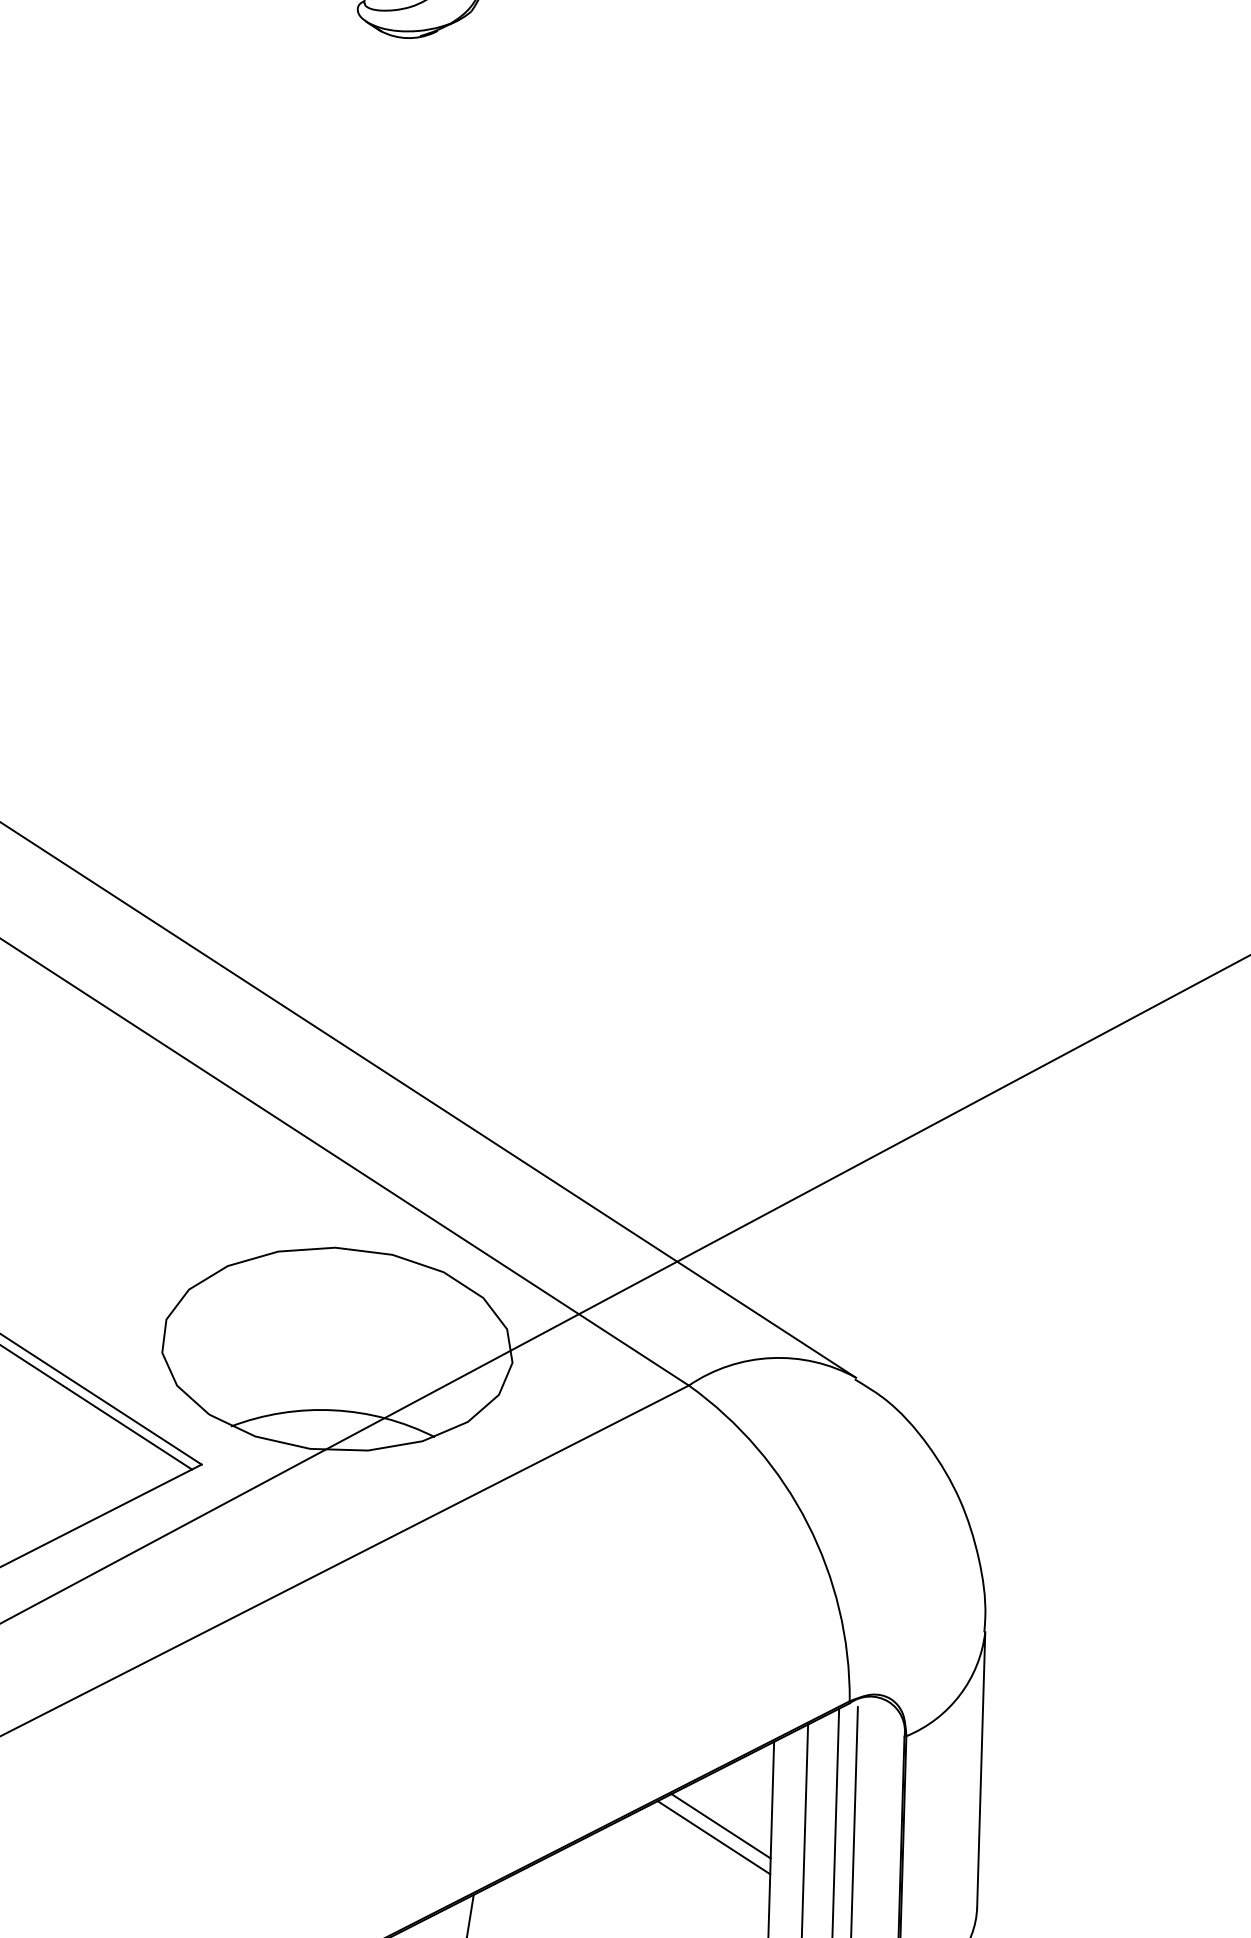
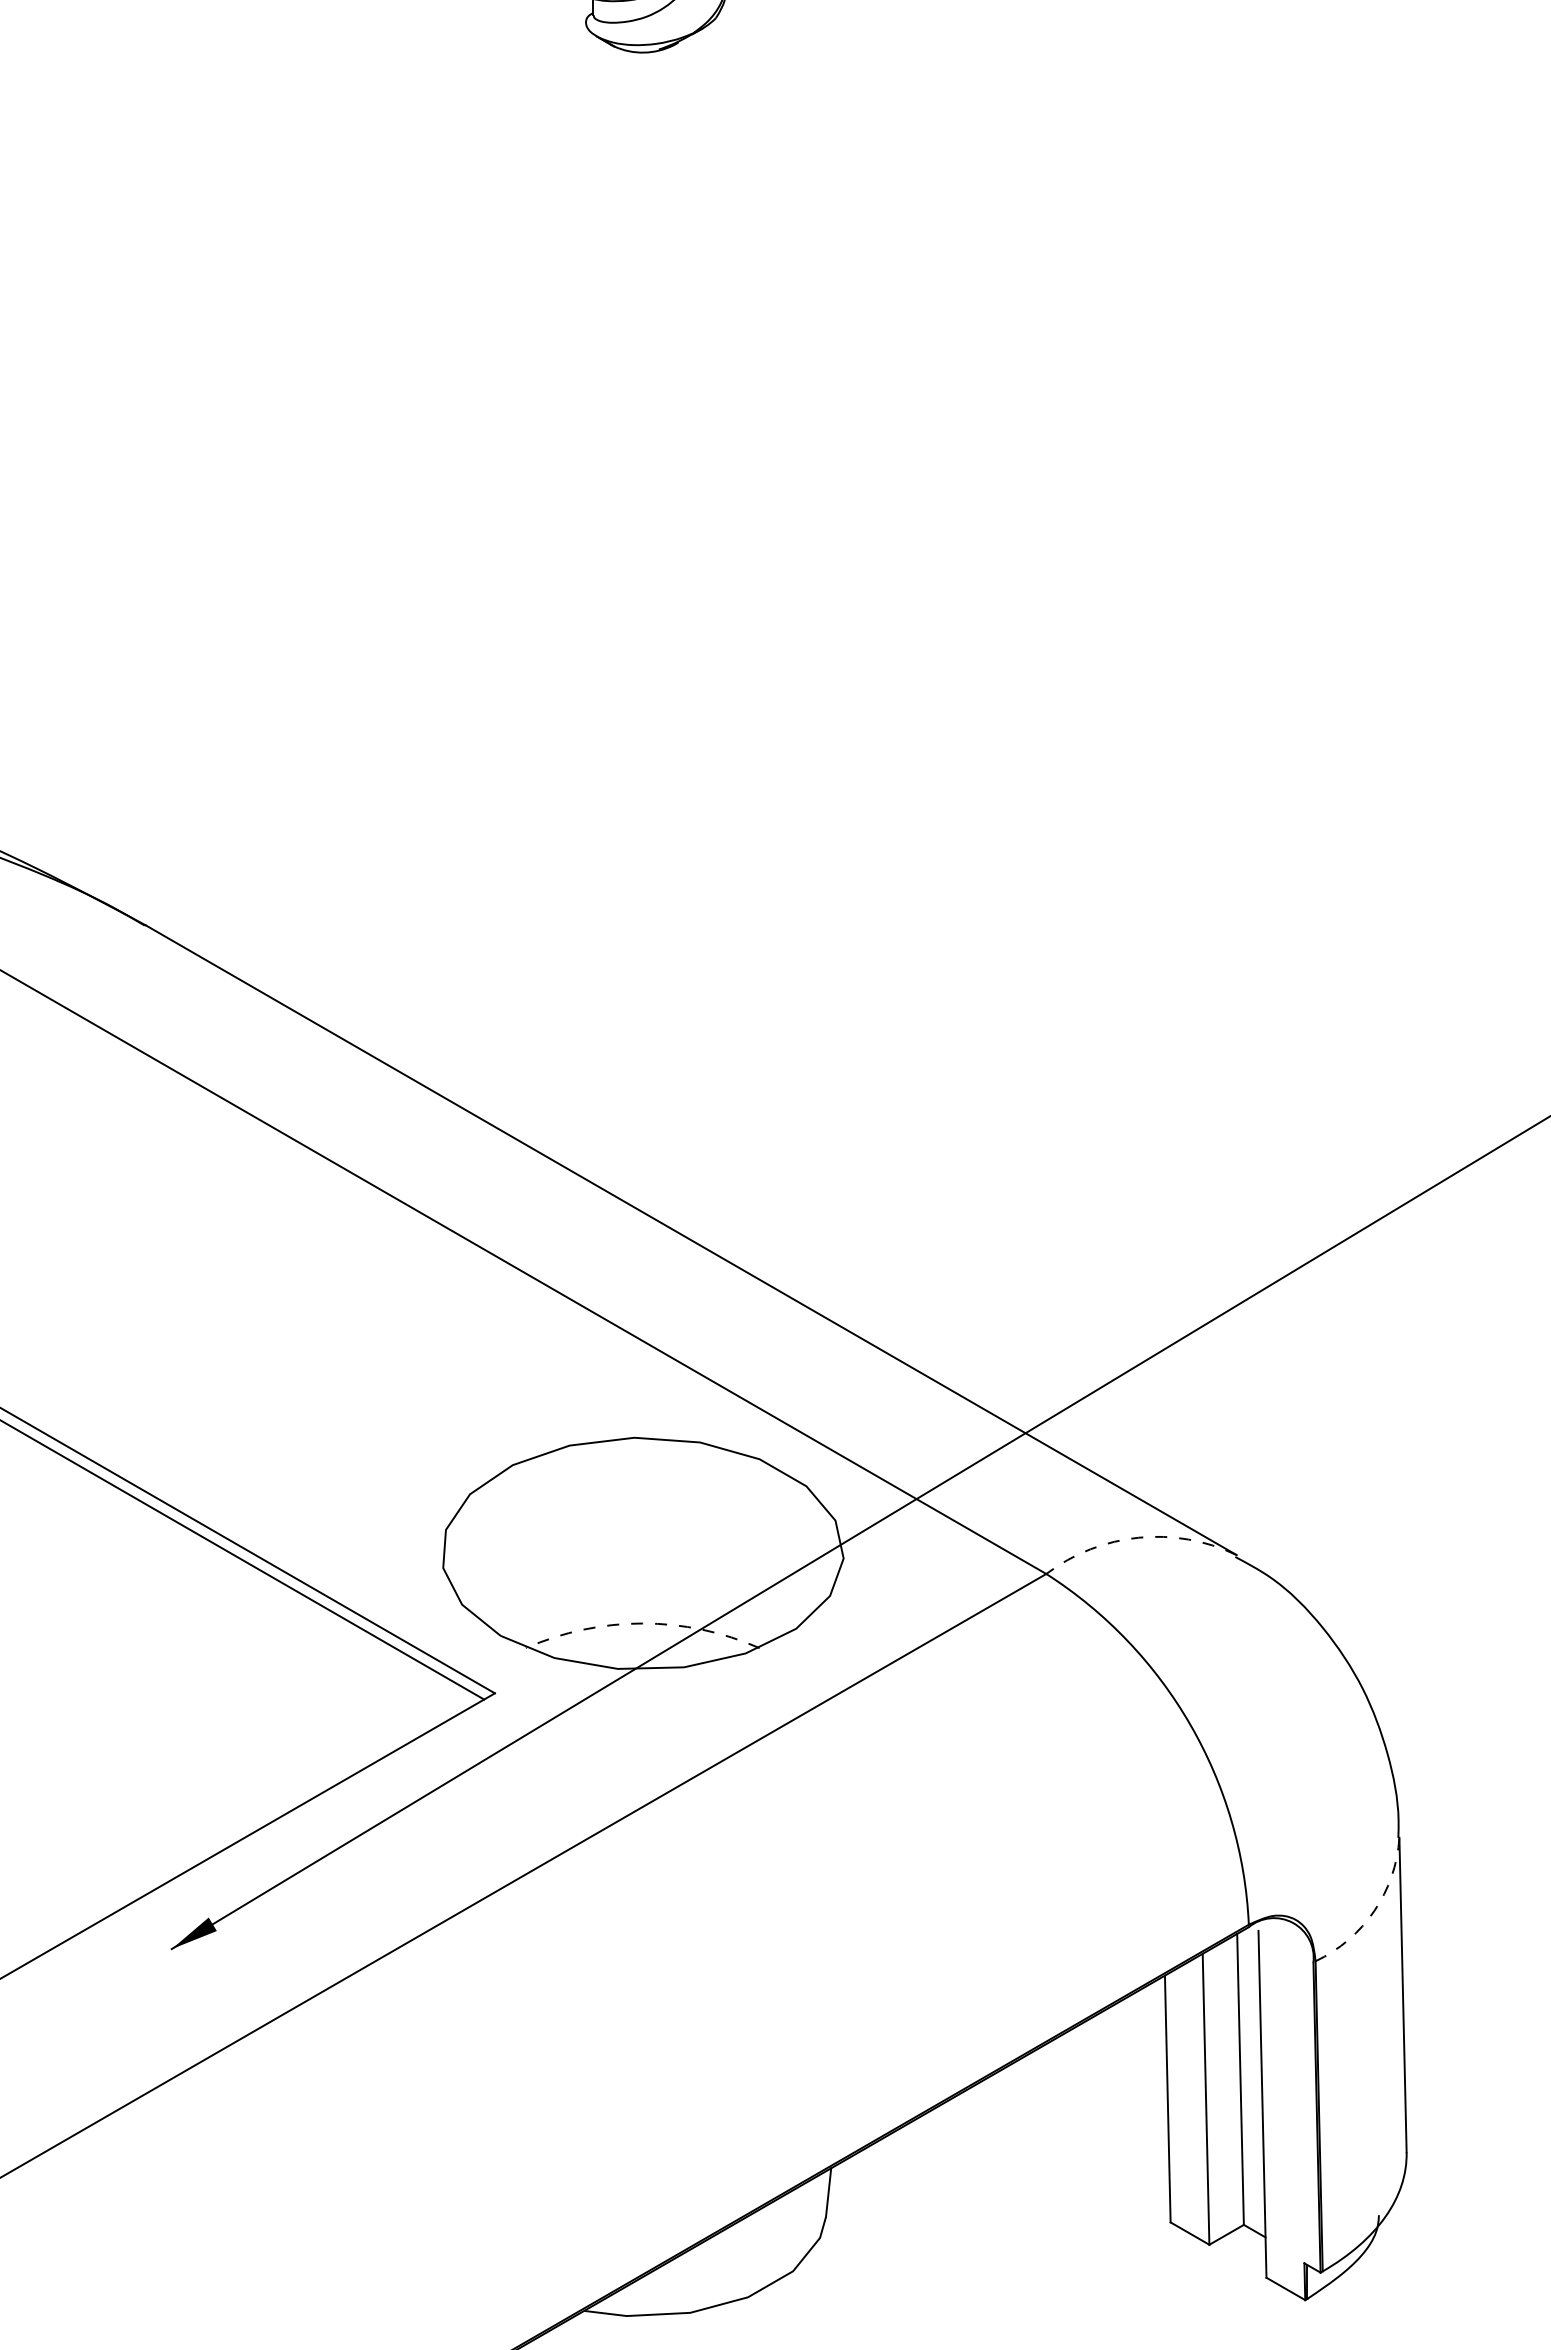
arc: (771, 1357) -> (1138, 1537), solid -> dashed
arc: (333, 1410) -> (642, 1623), solid -> dashed
arc: (960, 1694) -> (1374, 1910), solid -> dashed
line: (721, 1825) -> (1109, 2074), removed
line: (713, 1837) -> (1101, 2088), removed

